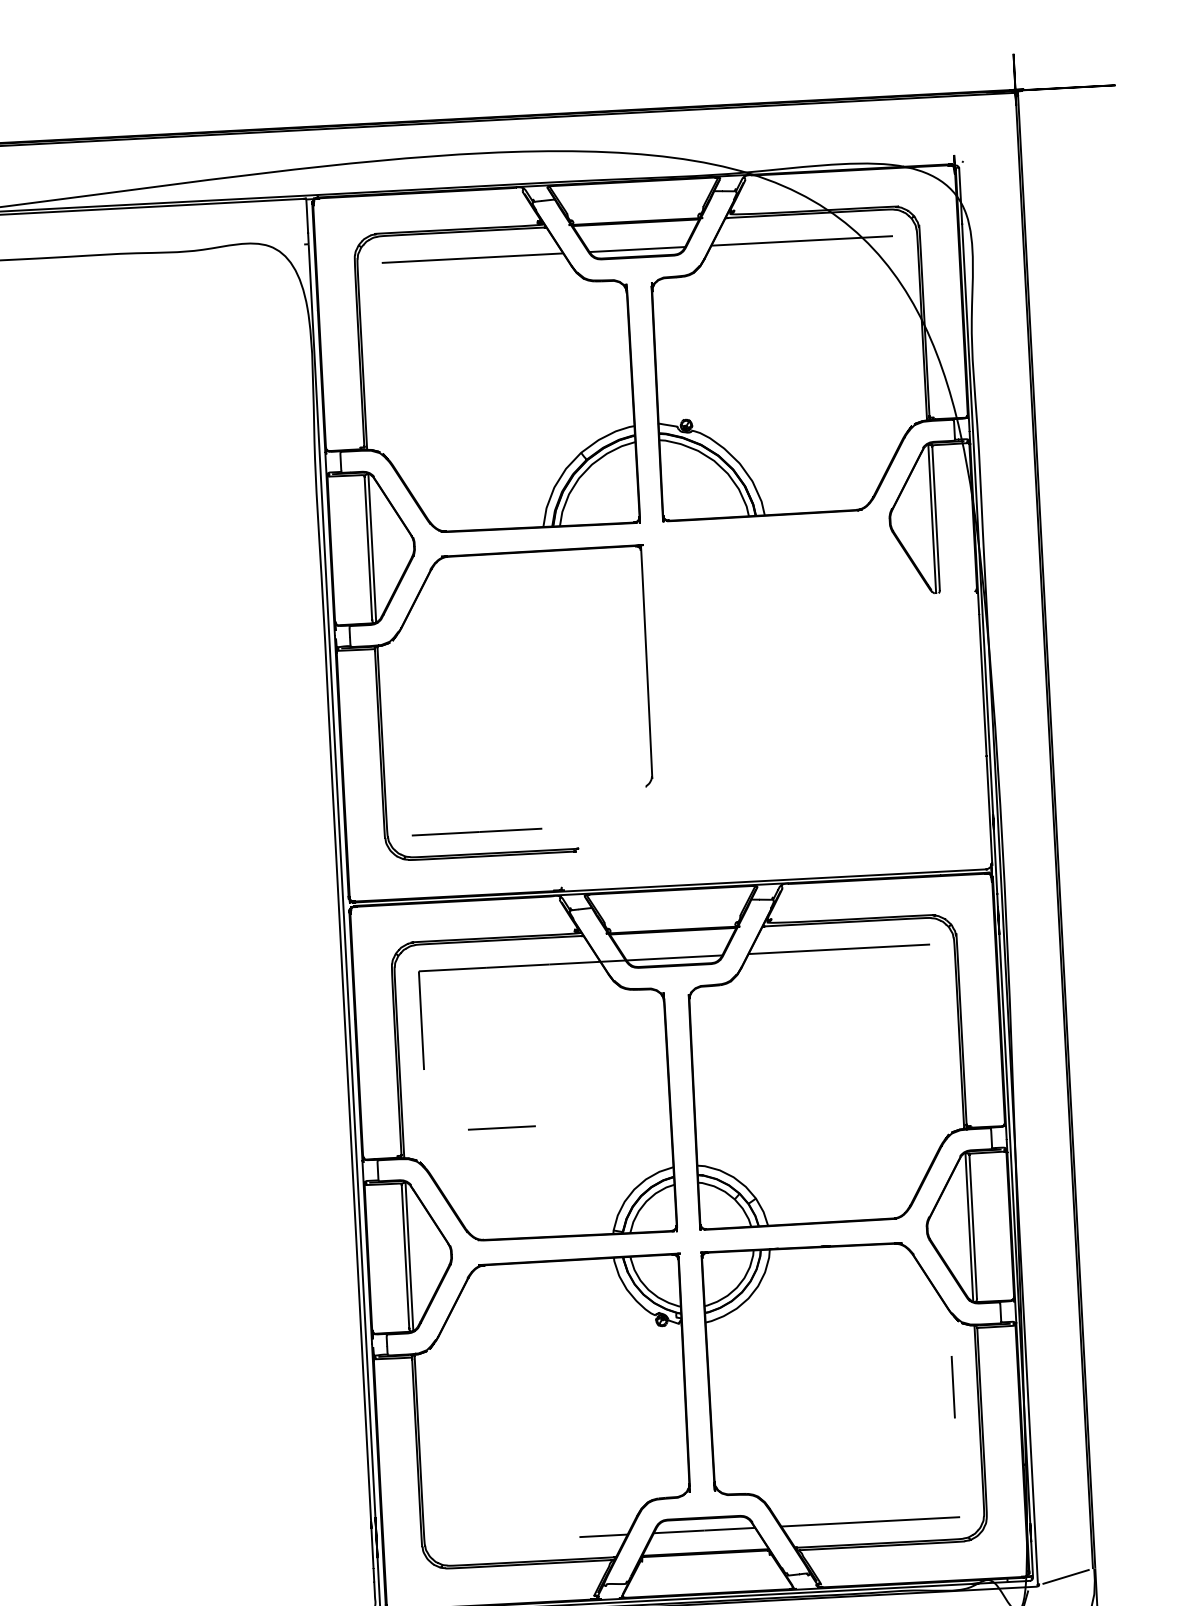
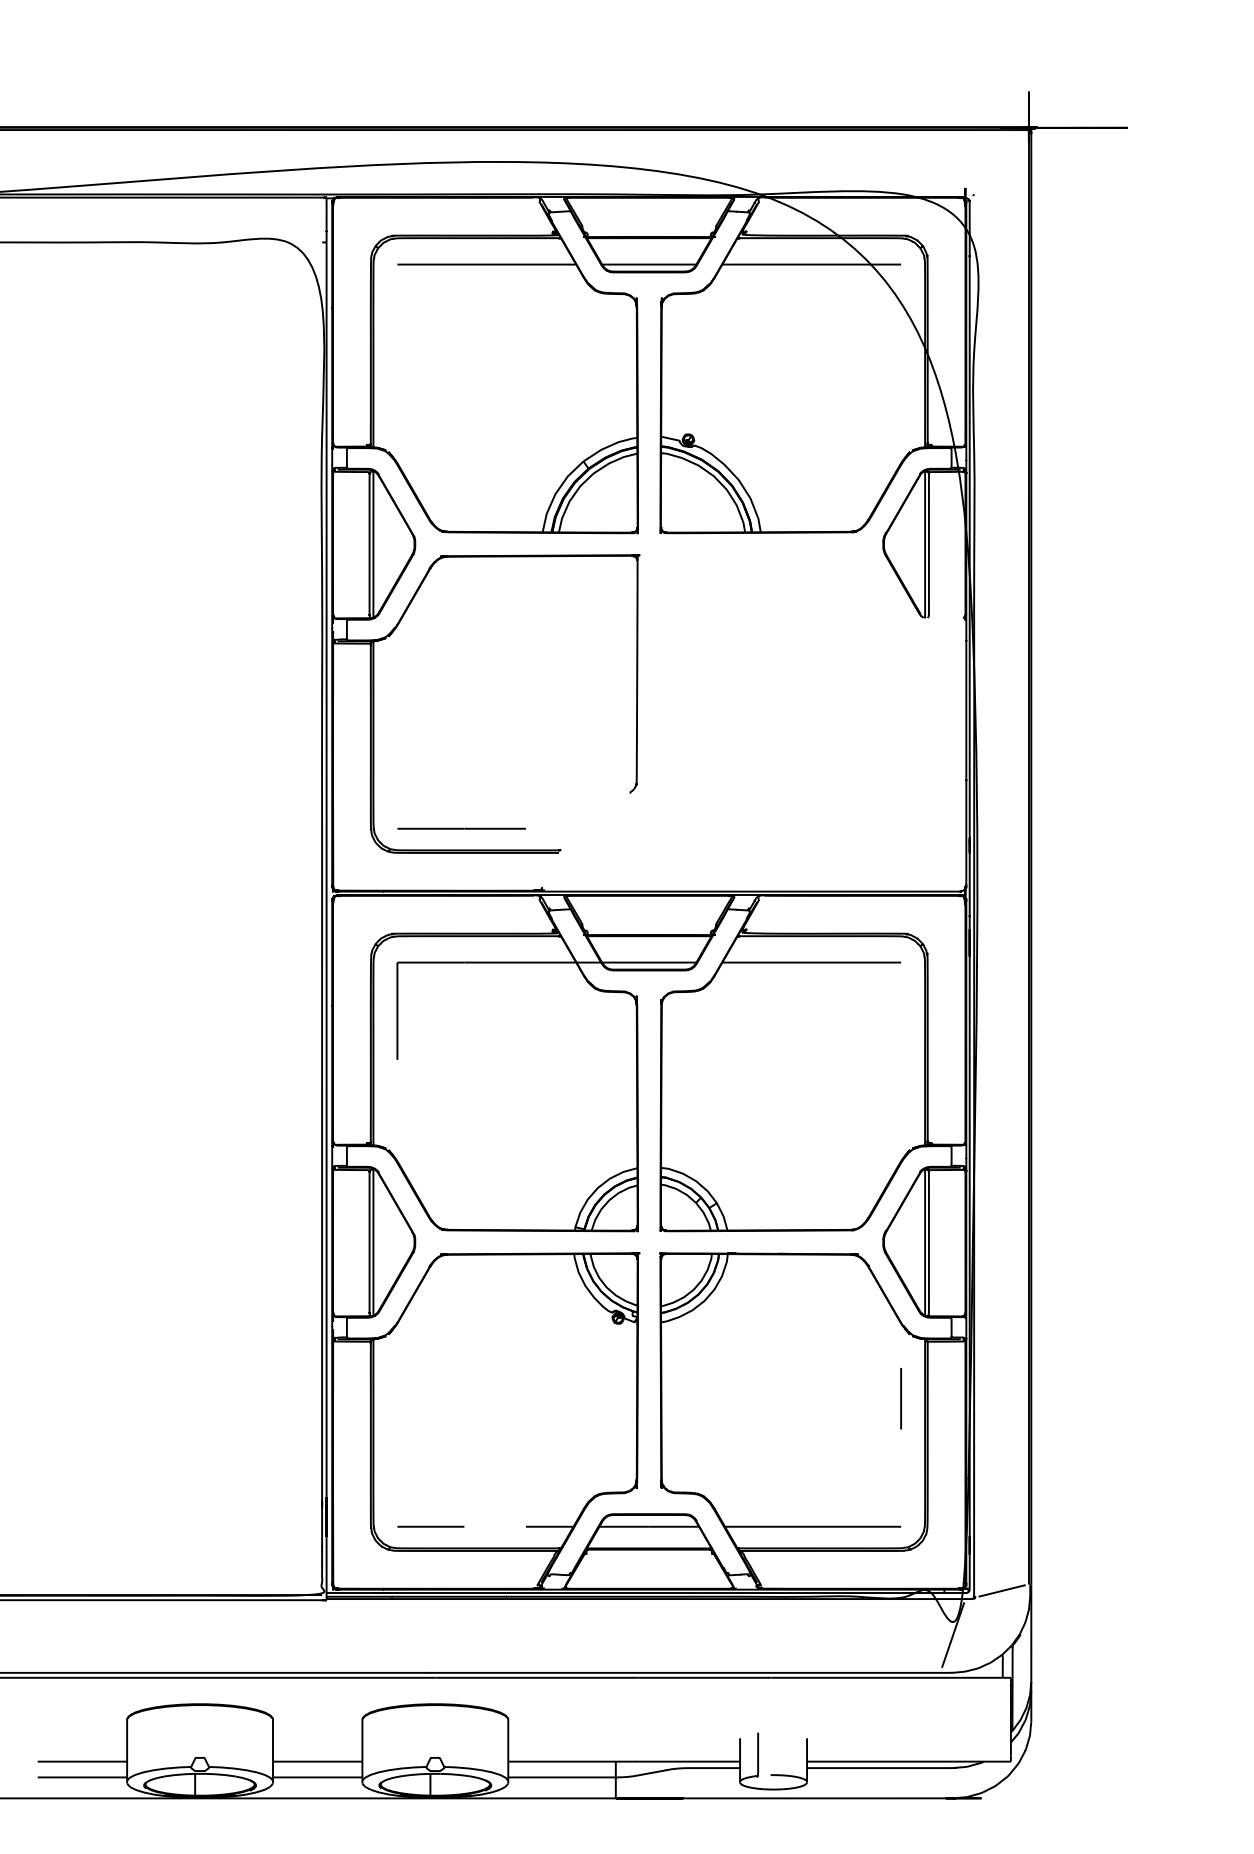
line: (501, 1127) -> (430, 1526), moved

